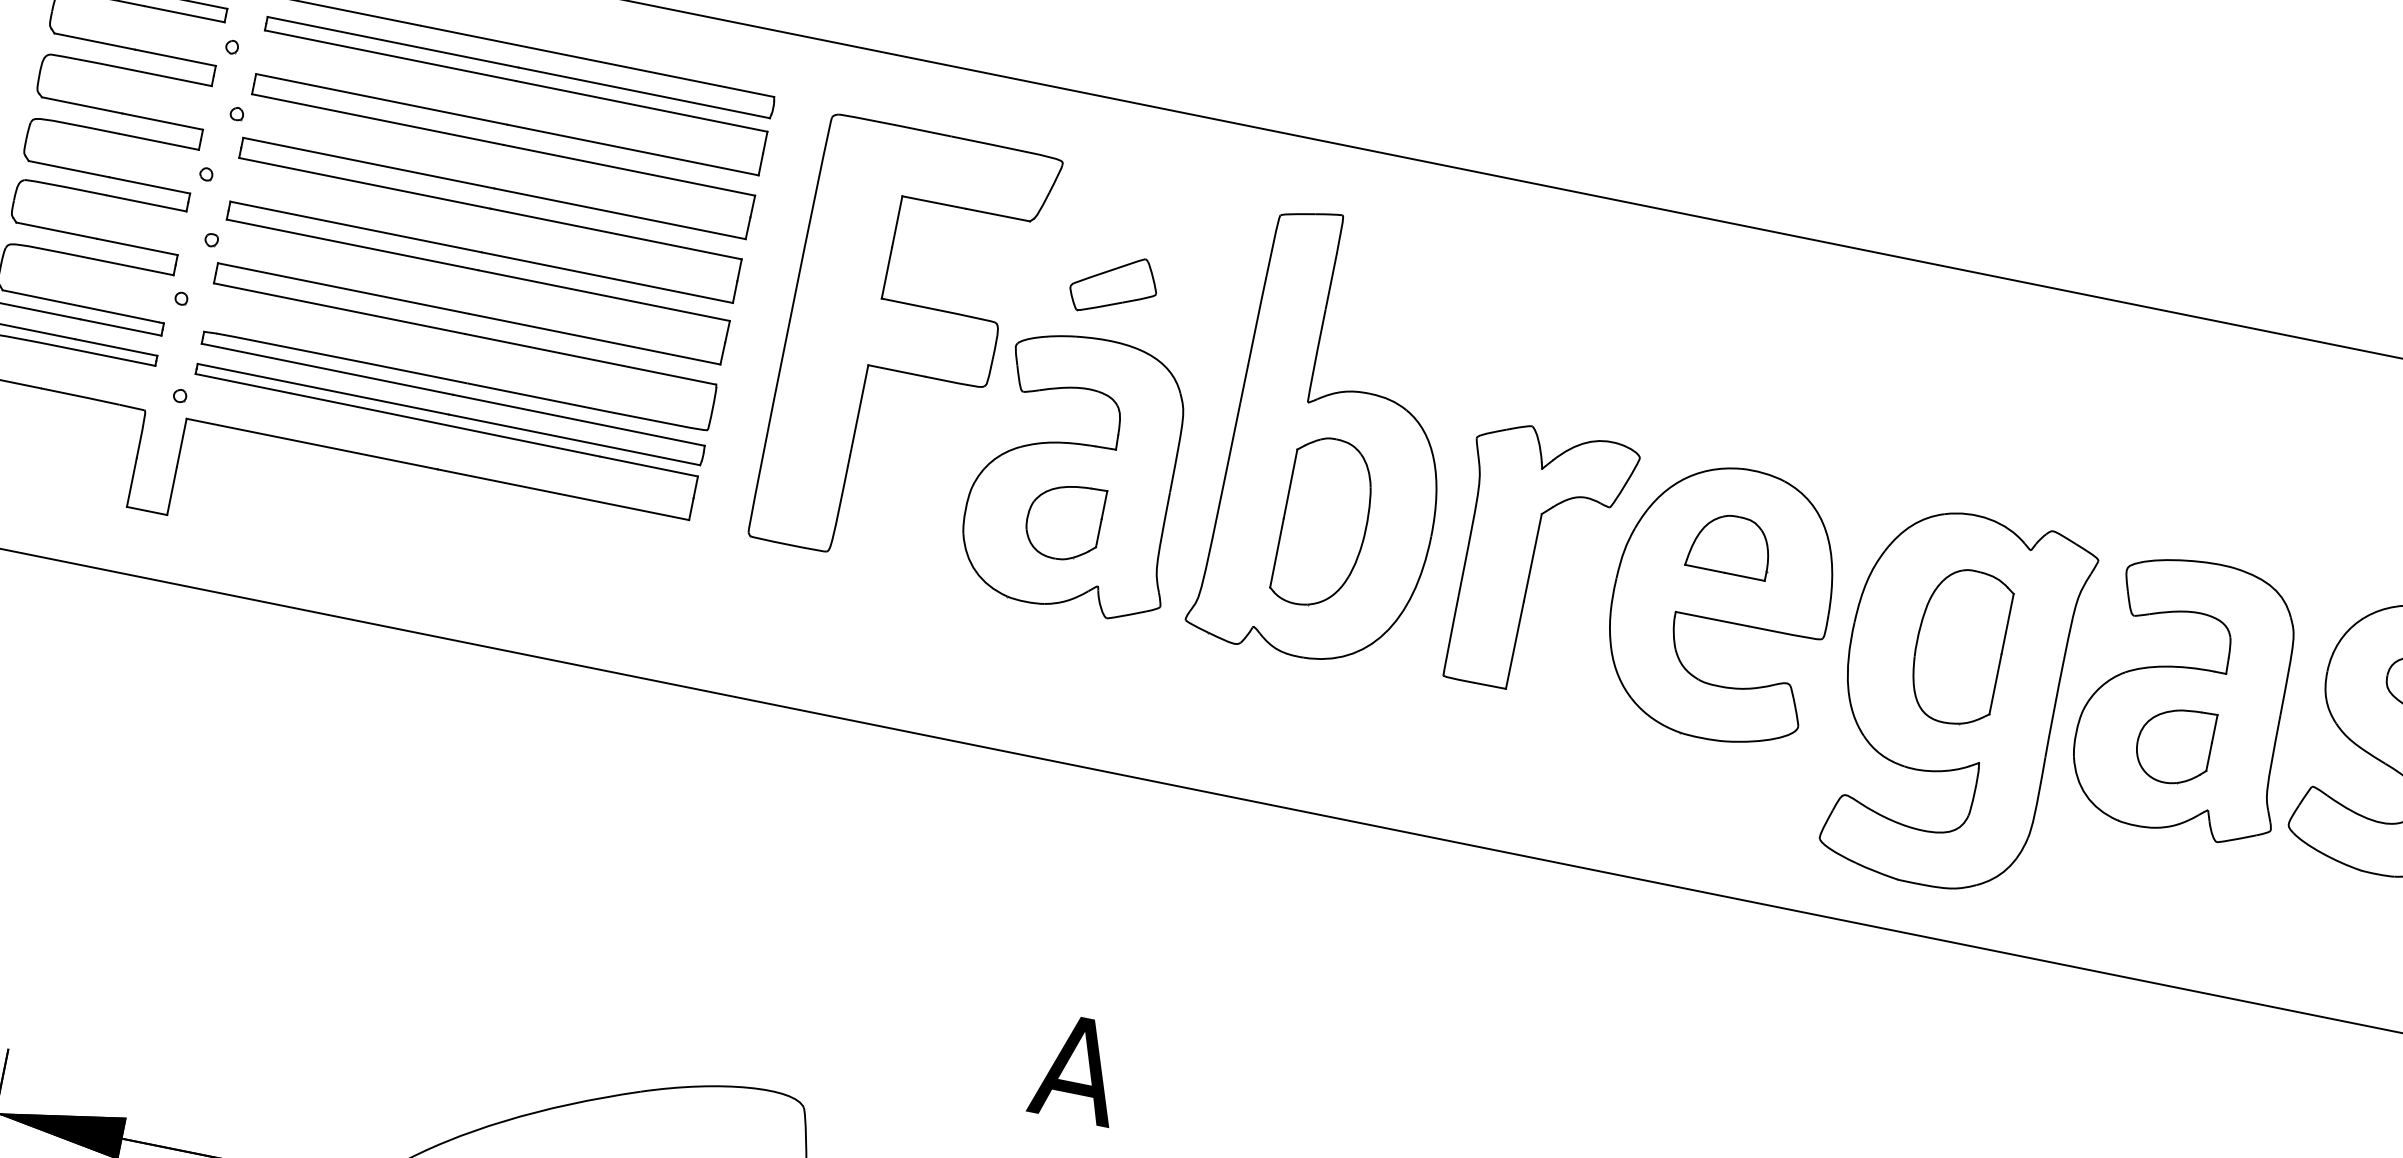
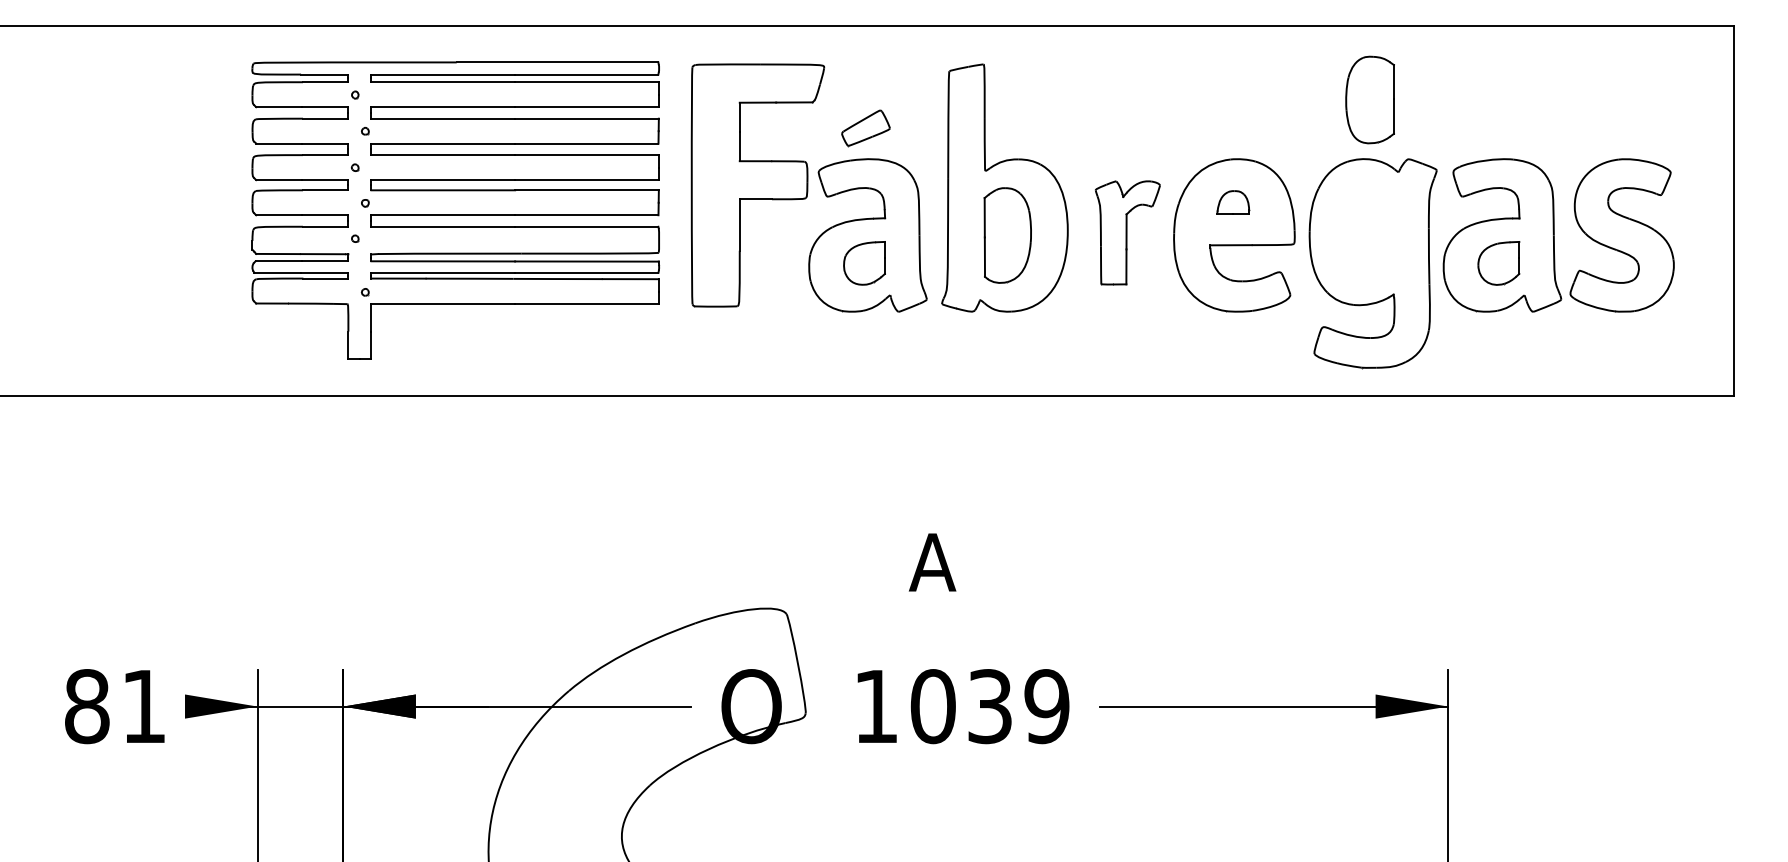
part: (1731, 545) -> (1233, 202), size x0.7
part: (1535, 560) -> (1127, 232), size x0.7
part: (1958, 645) -> (1369, 99), moved

